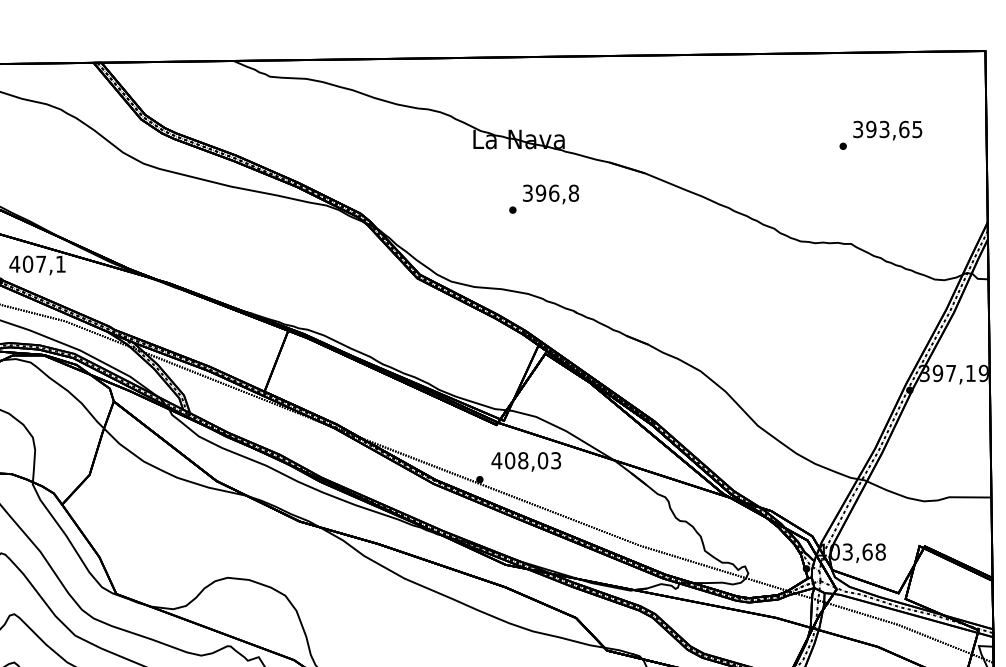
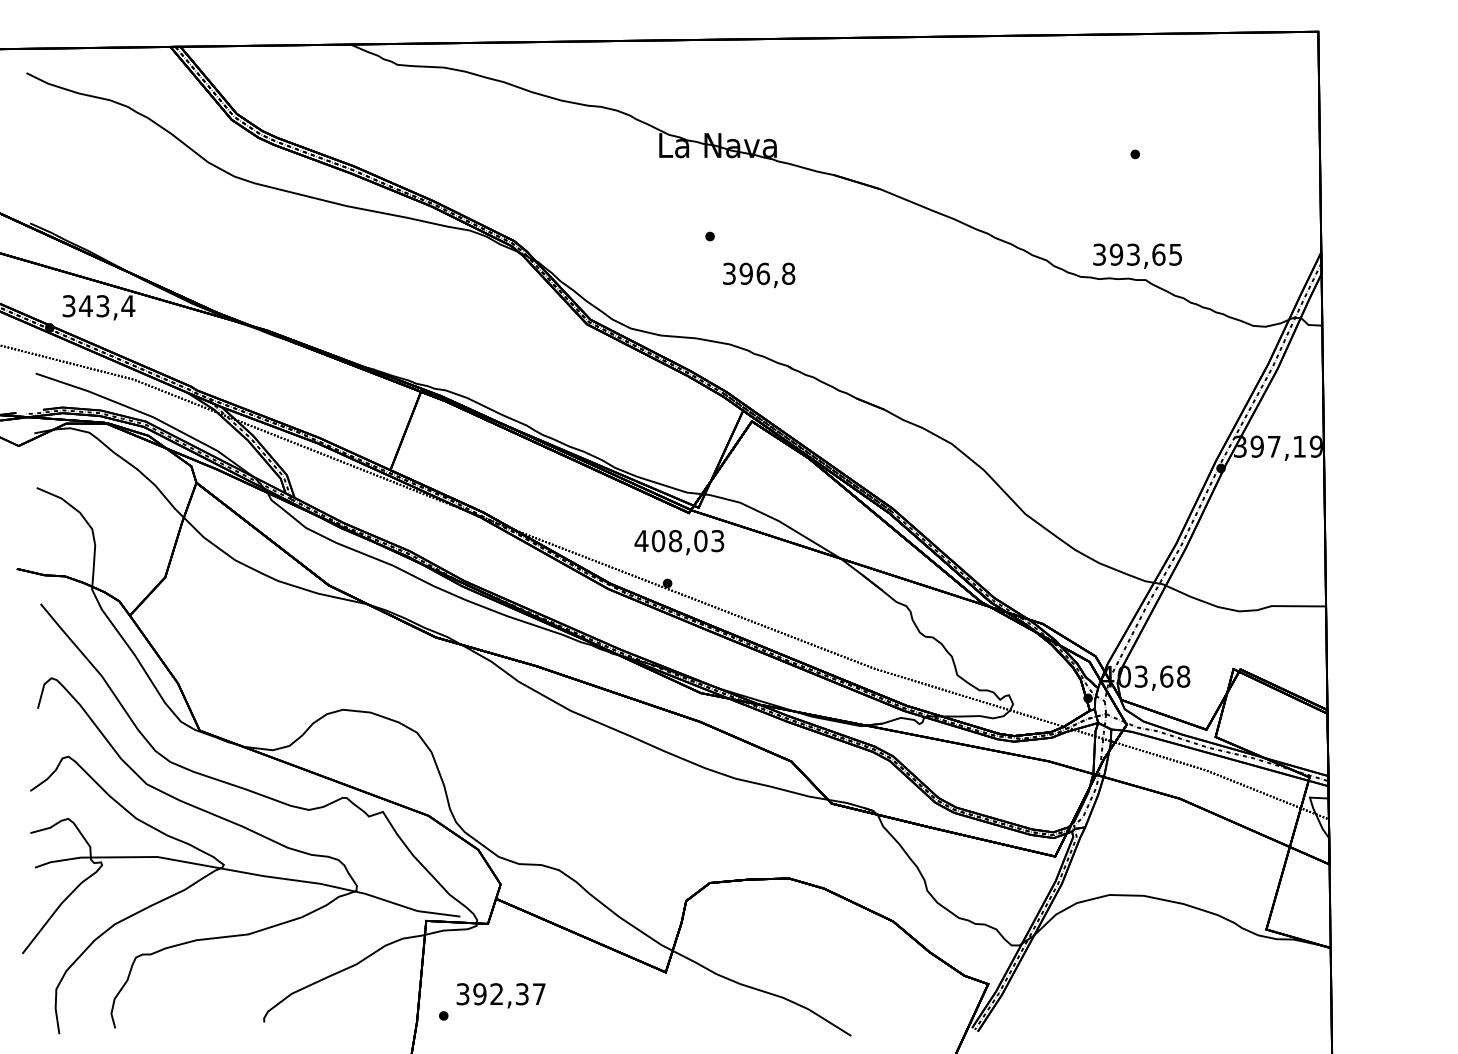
text: (887, 130) -> (1137, 255), moved
text: (551, 193) -> (759, 274), moved
text: (37, 264) -> (98, 306), 407,1 -> 343,4
text: (526, 461) -> (679, 542), moved

